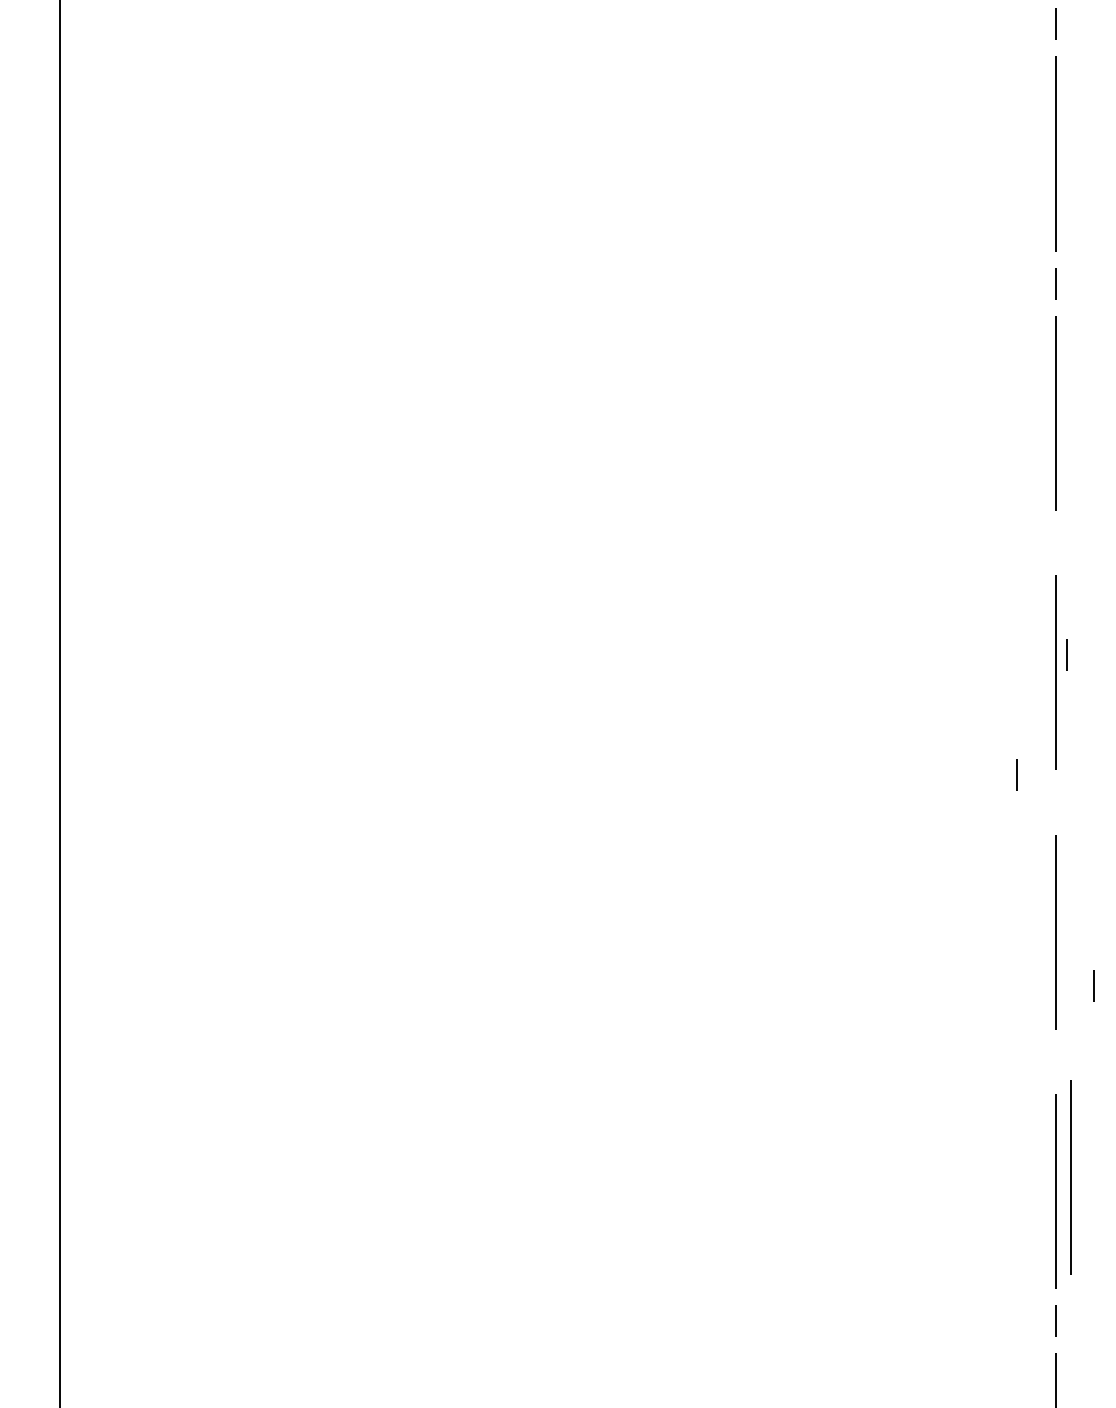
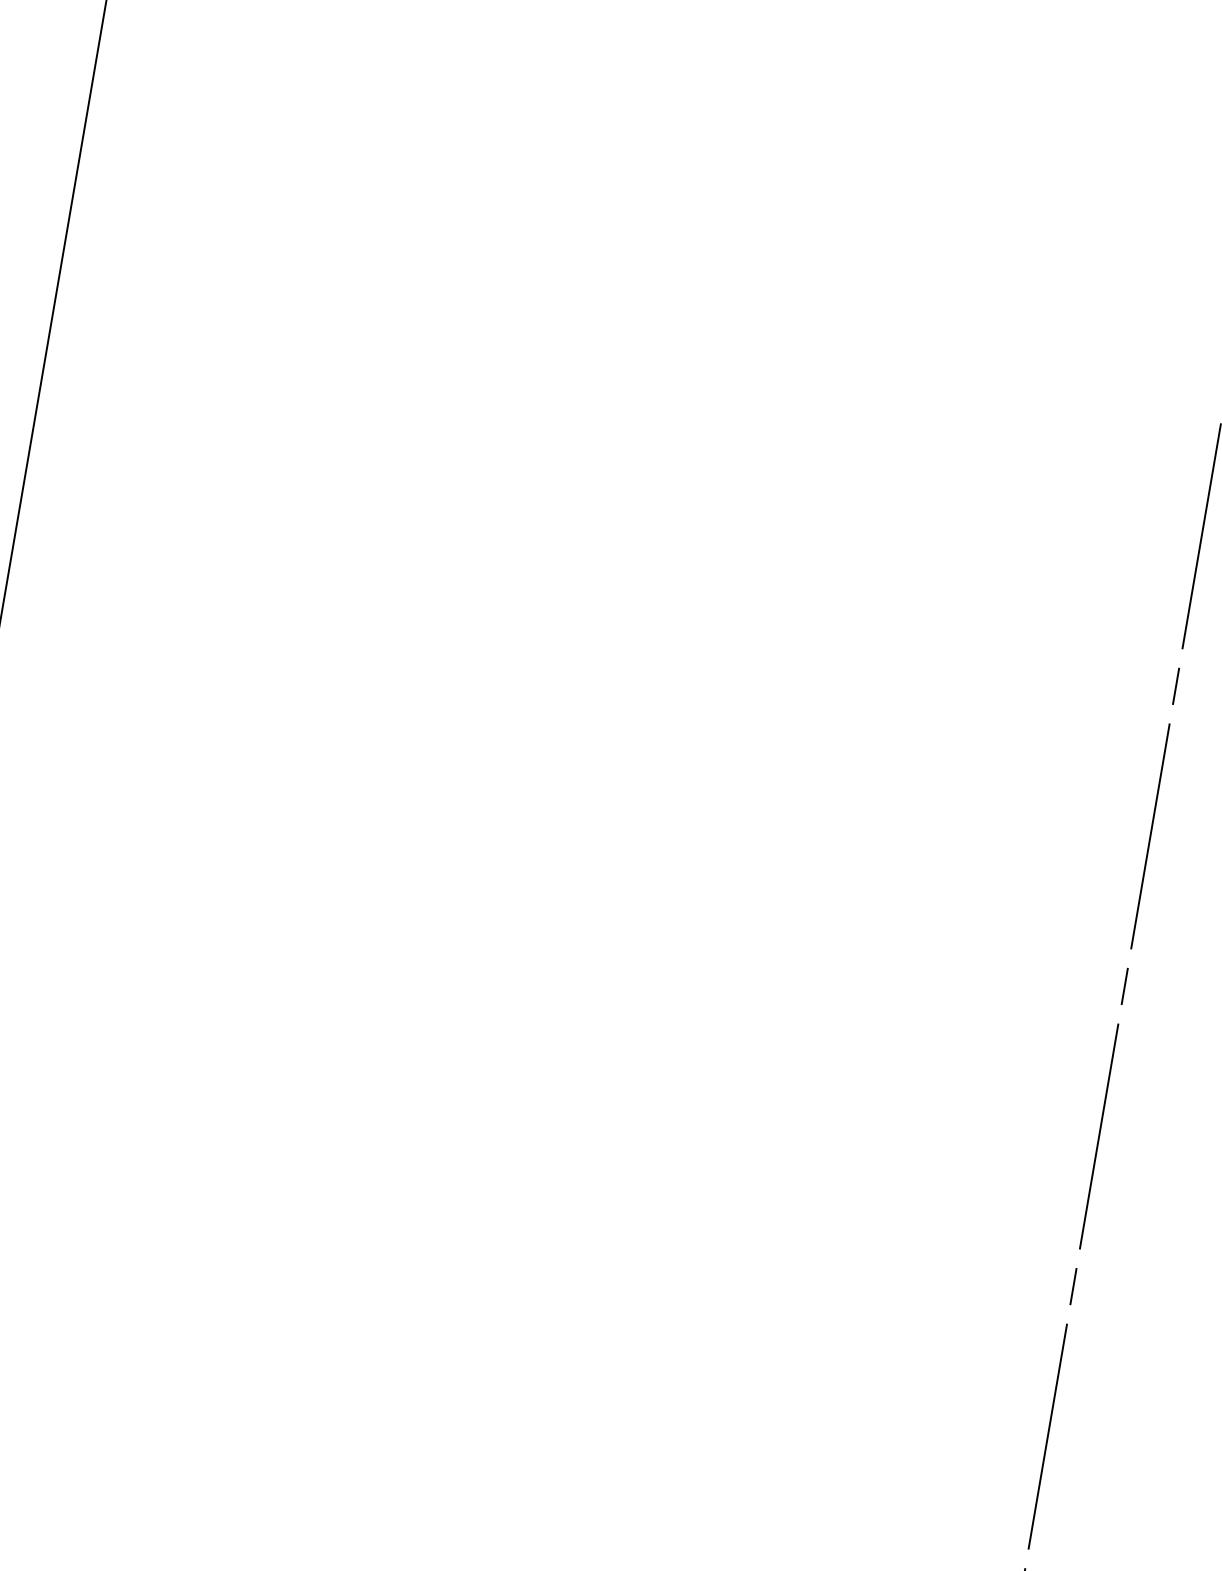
line: (1066, 654) -> (1175, 685), moved
line: (1016, 774) -> (1124, 985), moved
line: (1093, 985) -> (1072, 1286), moved
line: (1070, 1177) -> (1067, 1423), removed

